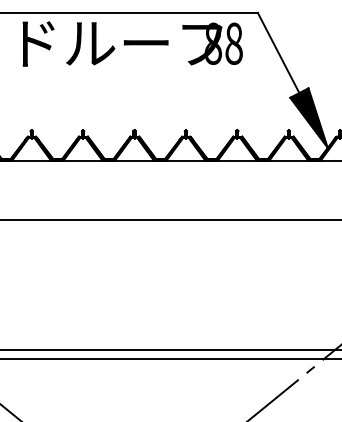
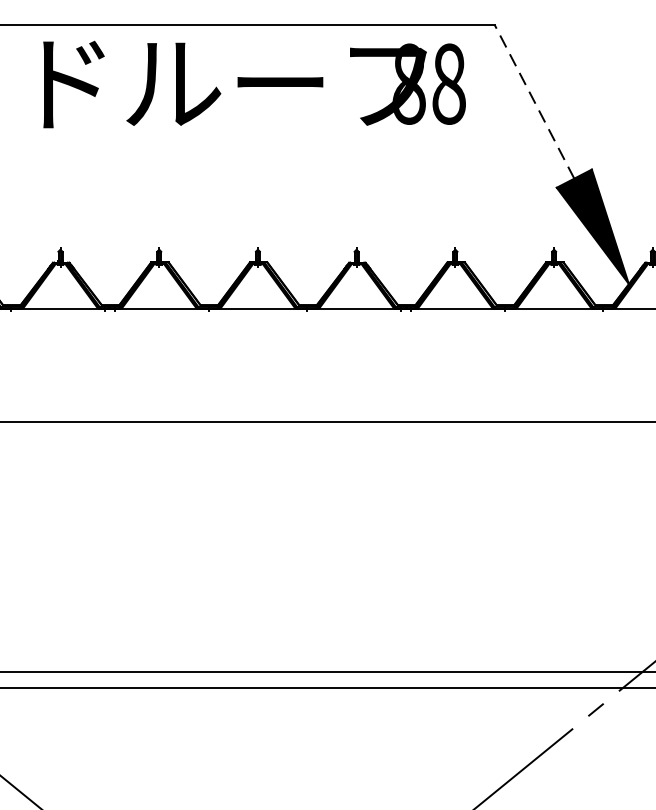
line: (278, 52) -> (534, 100), solid -> dashed

